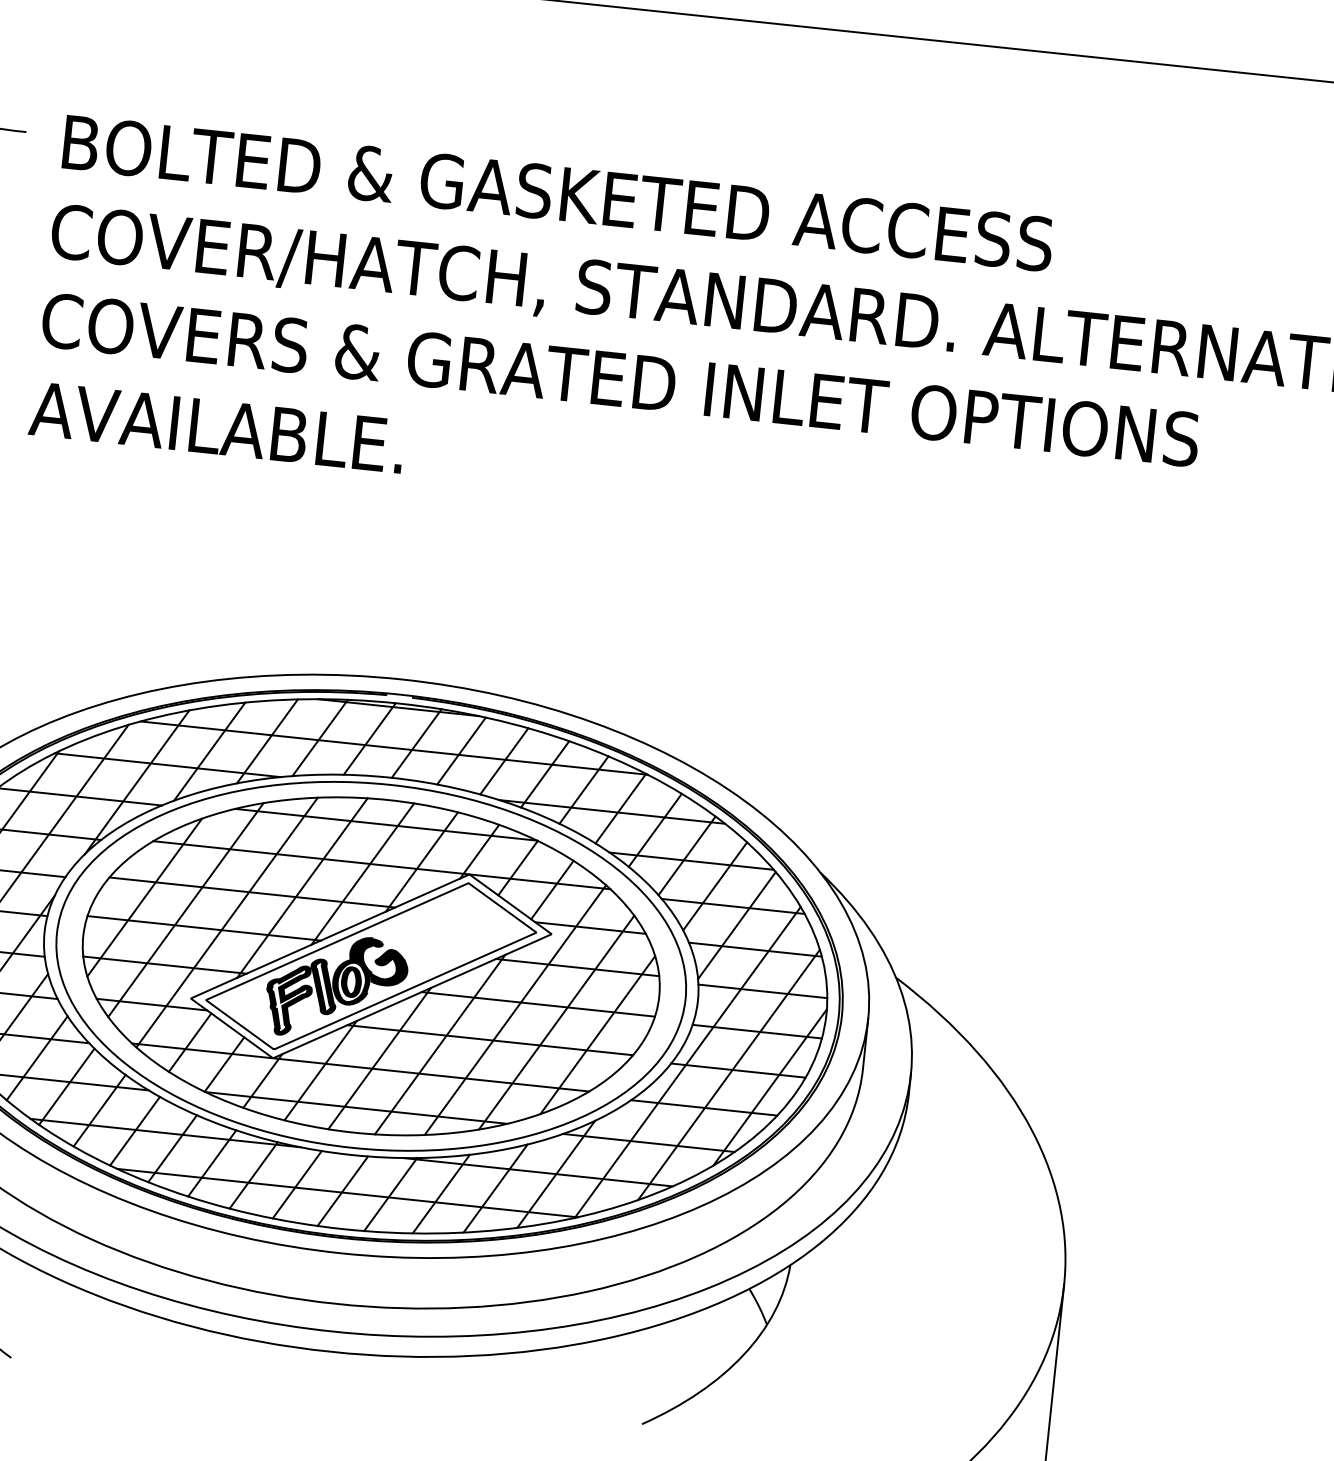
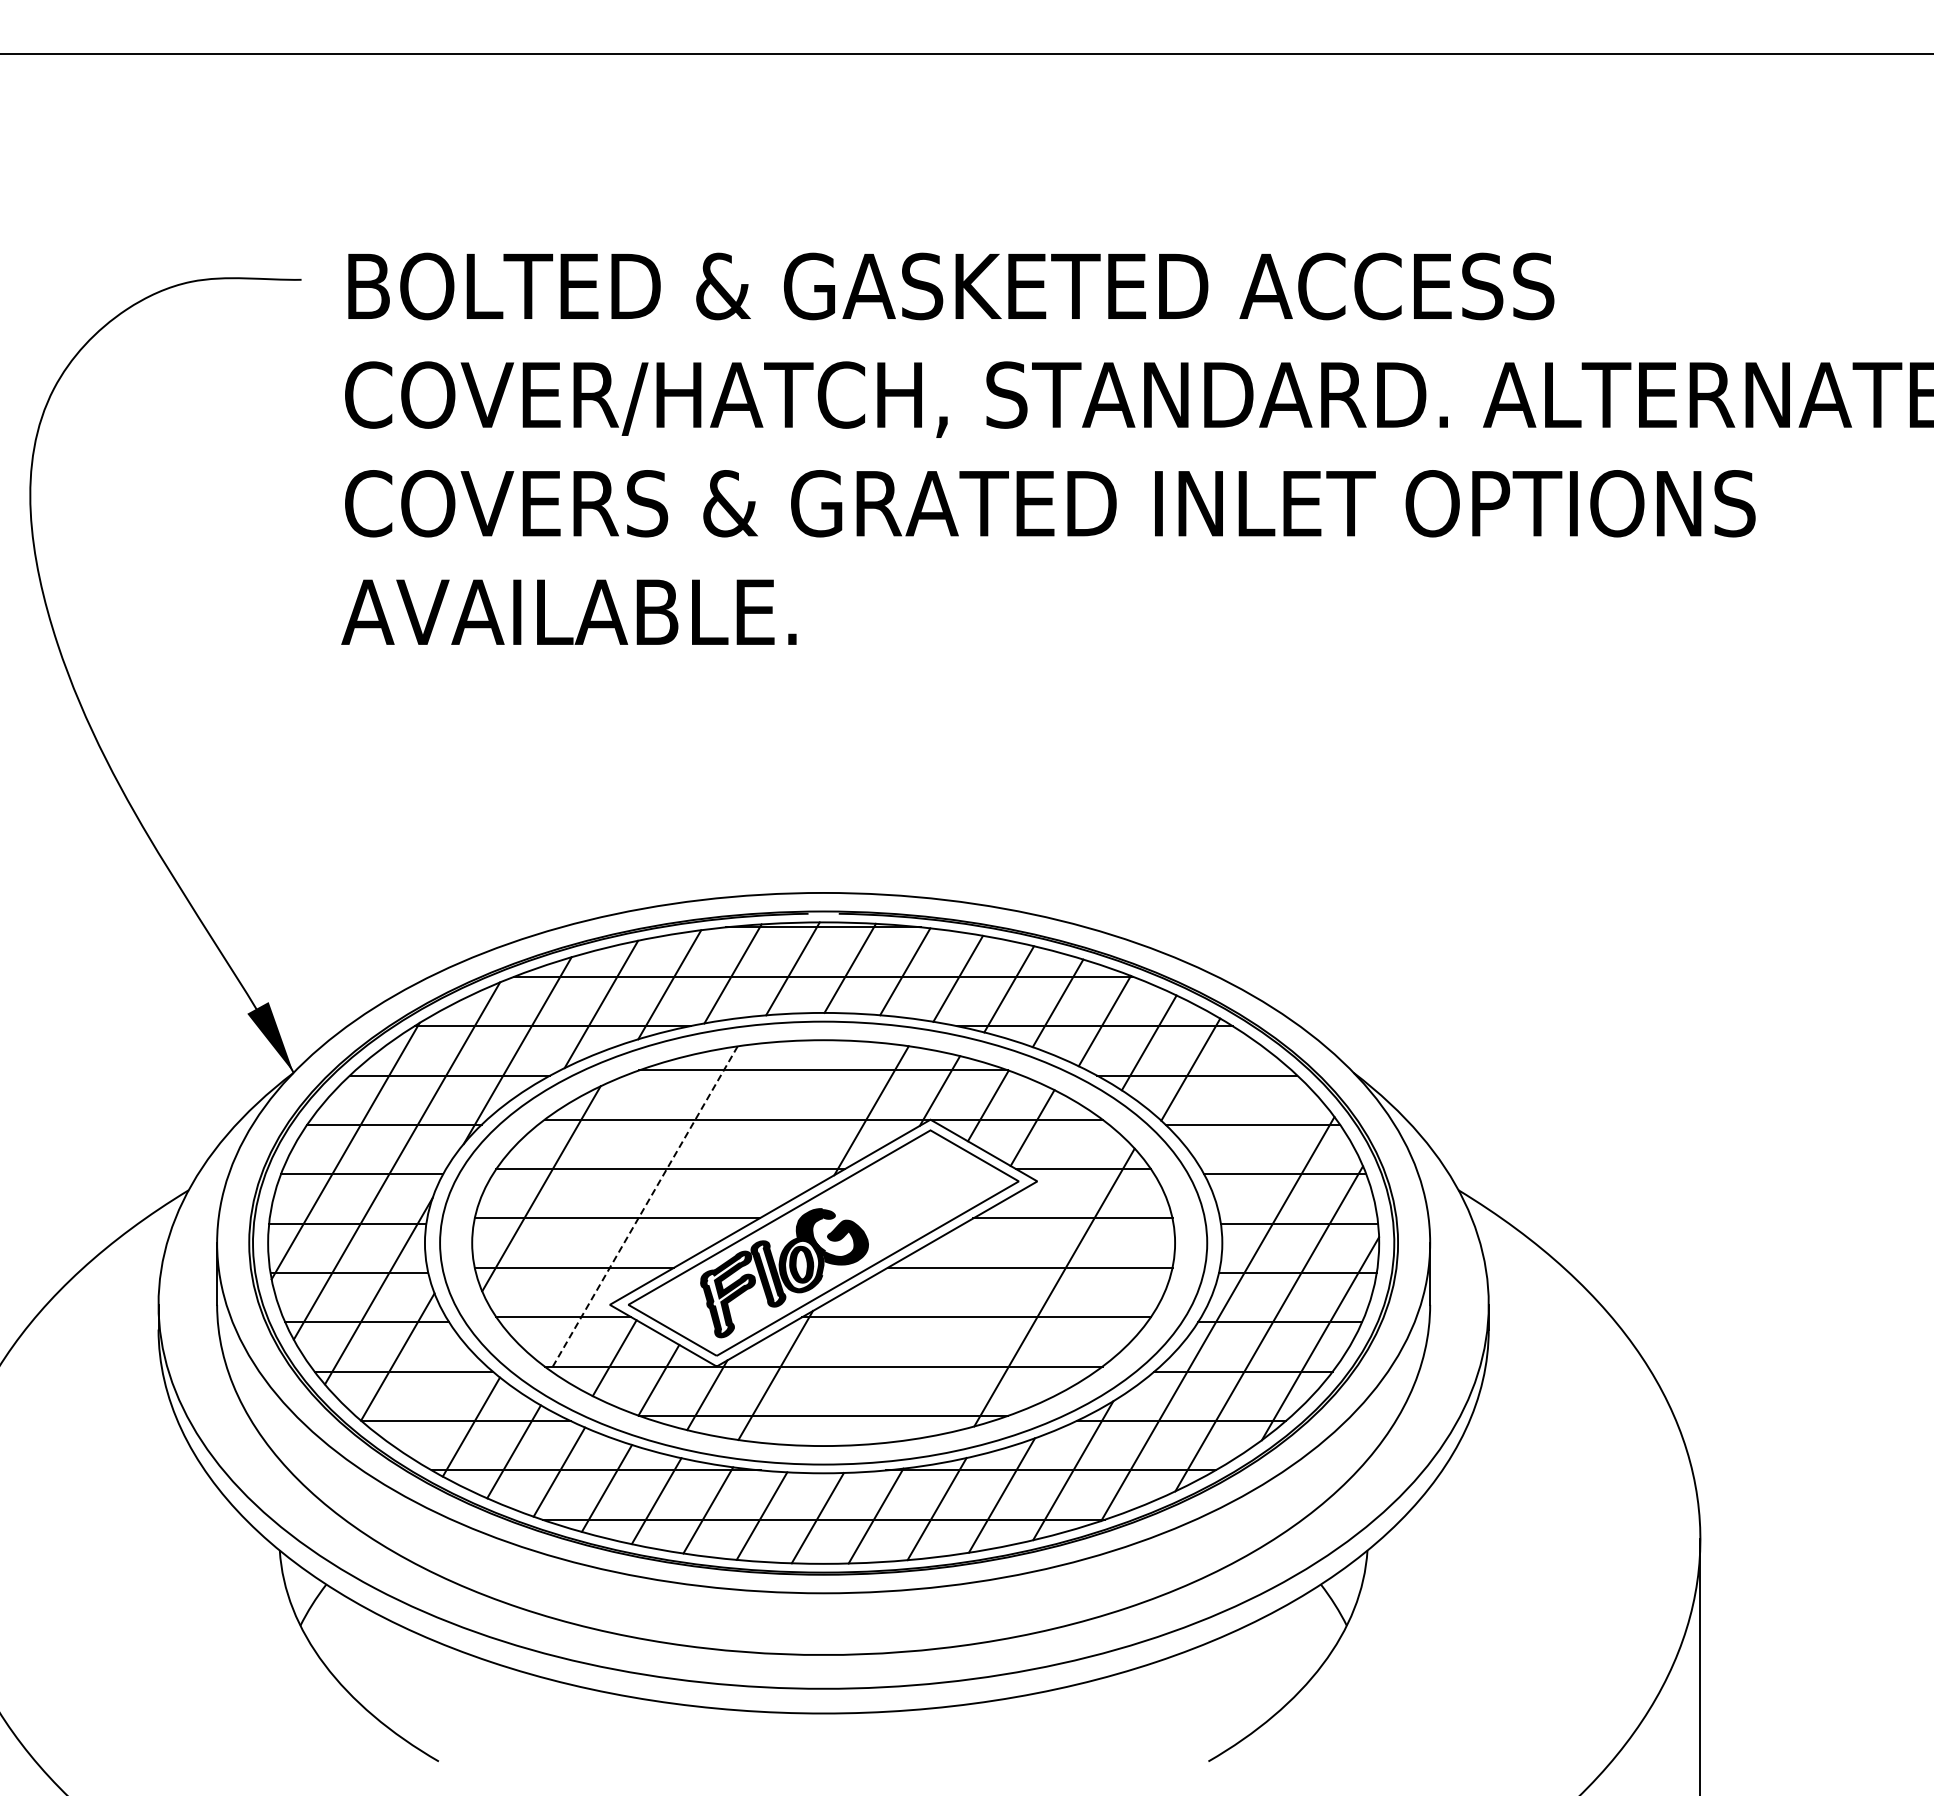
line: (362, 873) -> (801, 1132), removed
line: (715, 886) -> (1228, 1102), removed
line: (302, 887) -> (730, 1156), removed
line: (185, 909) -> (592, 1198), removed
line: (226, 923) -> (643, 1209), solid -> dashed
line: (736, 925) -> (1259, 1147), removed
line: (514, 1009) -> (1002, 1277), removed
line: (597, 1034) -> (1105, 1296), removed
line: (440, 1044) -> (916, 1328), removed
line: (36, 1058) -> (431, 1396), removed
line: (379, 1058) -> (845, 1353), removed

